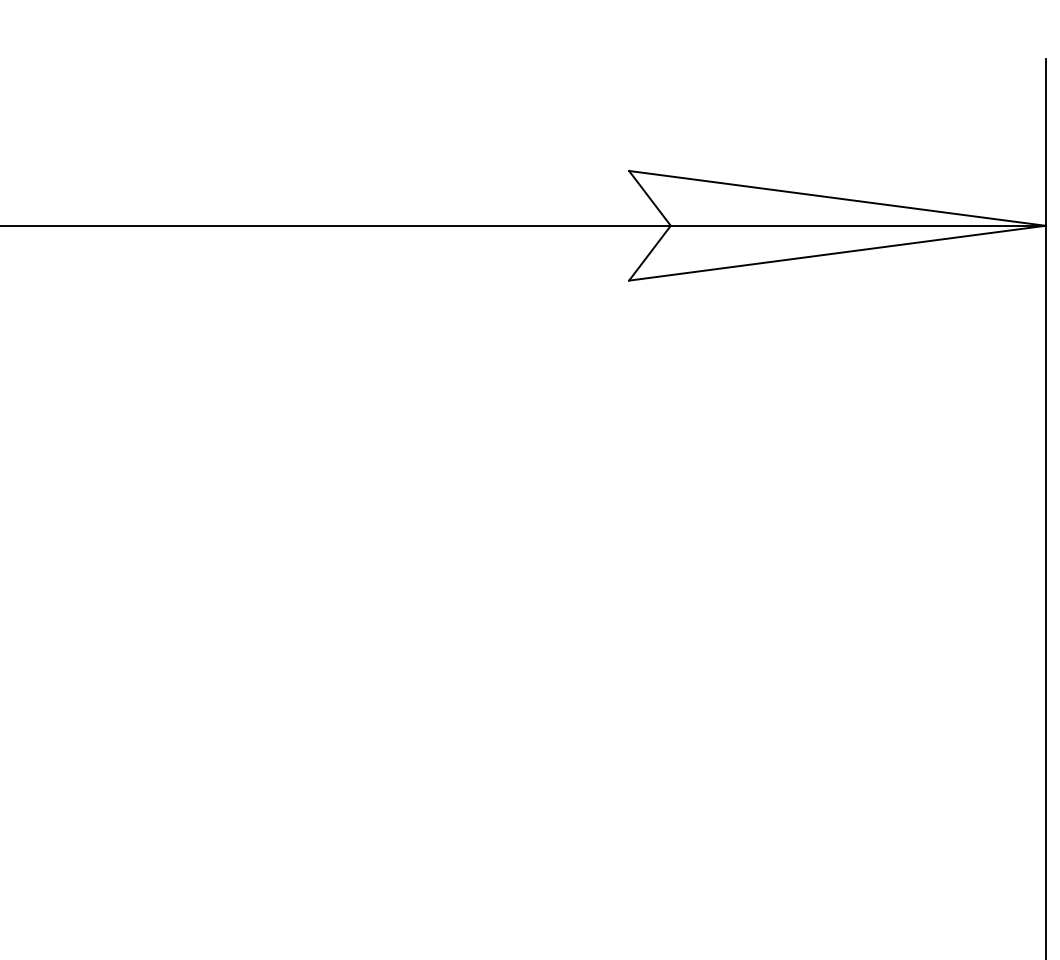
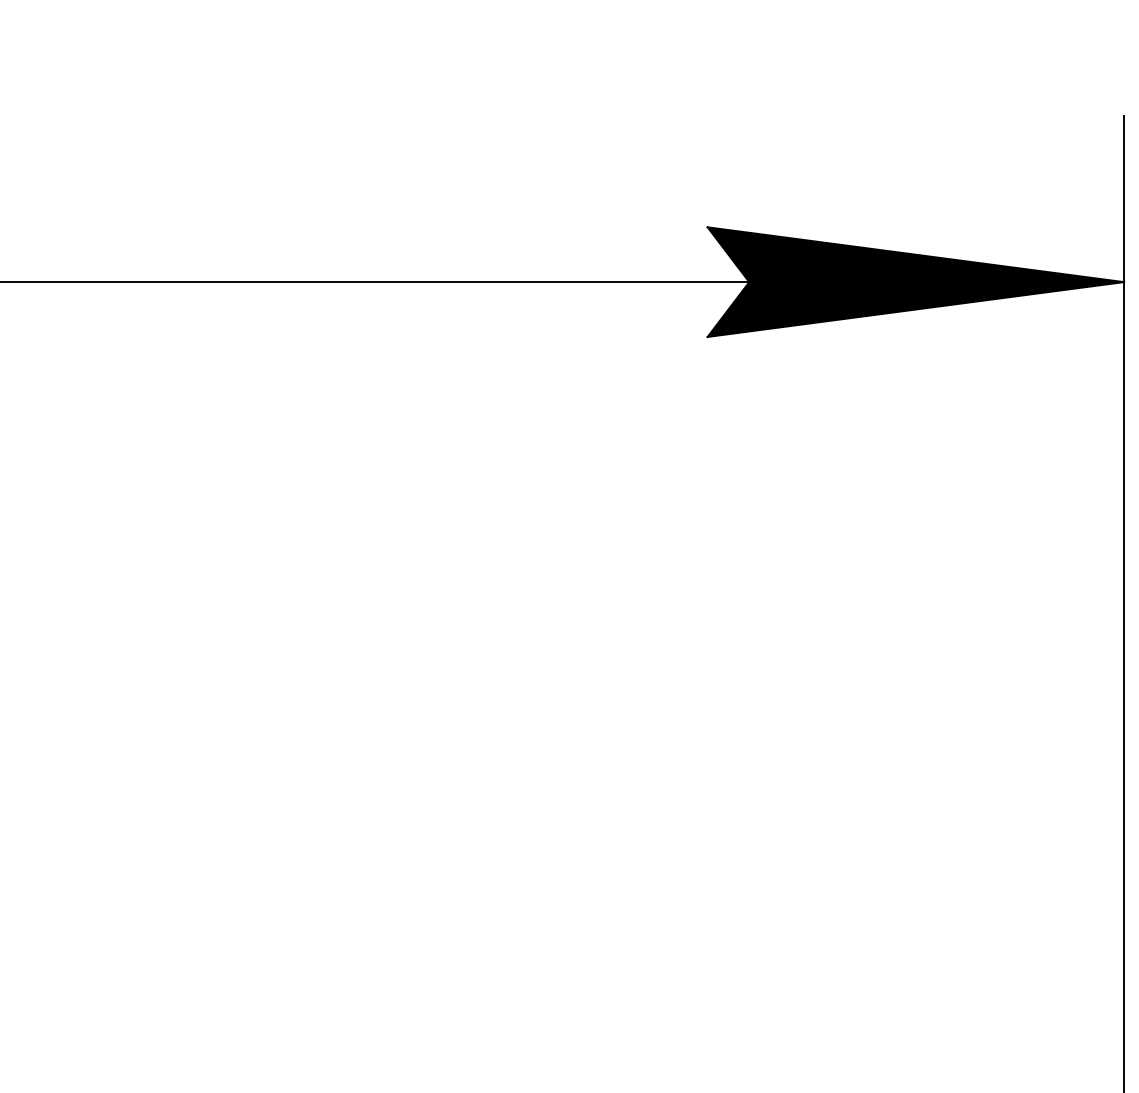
fill: (837, 225) -> (915, 281), added

